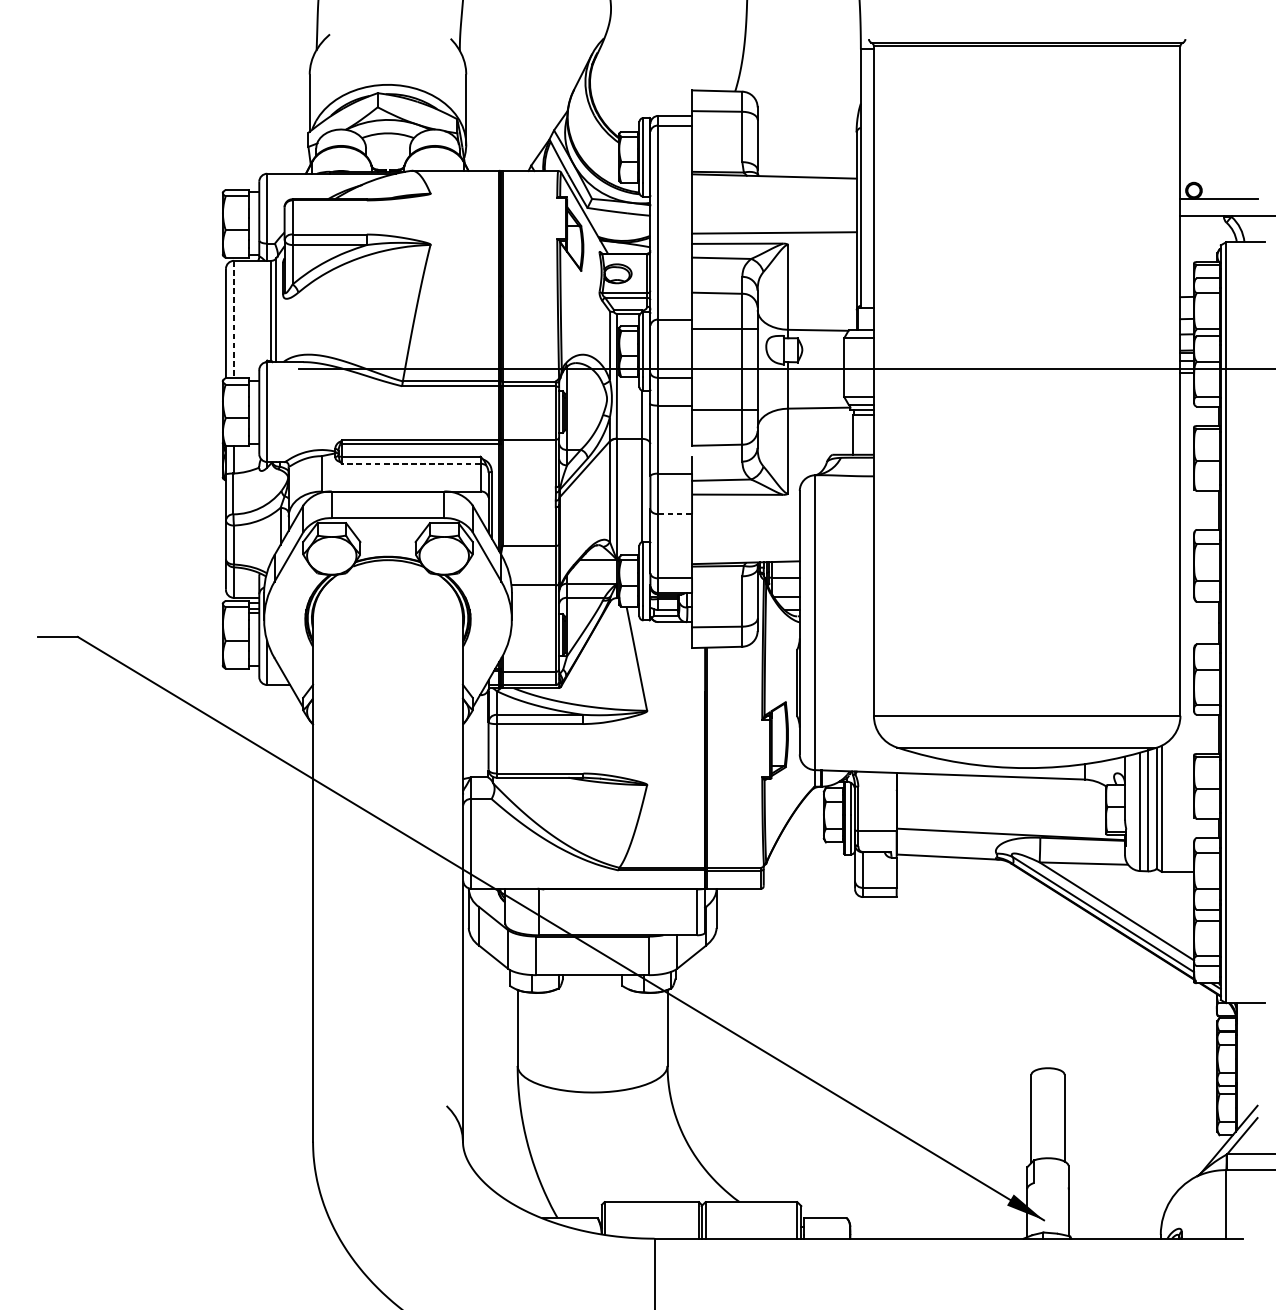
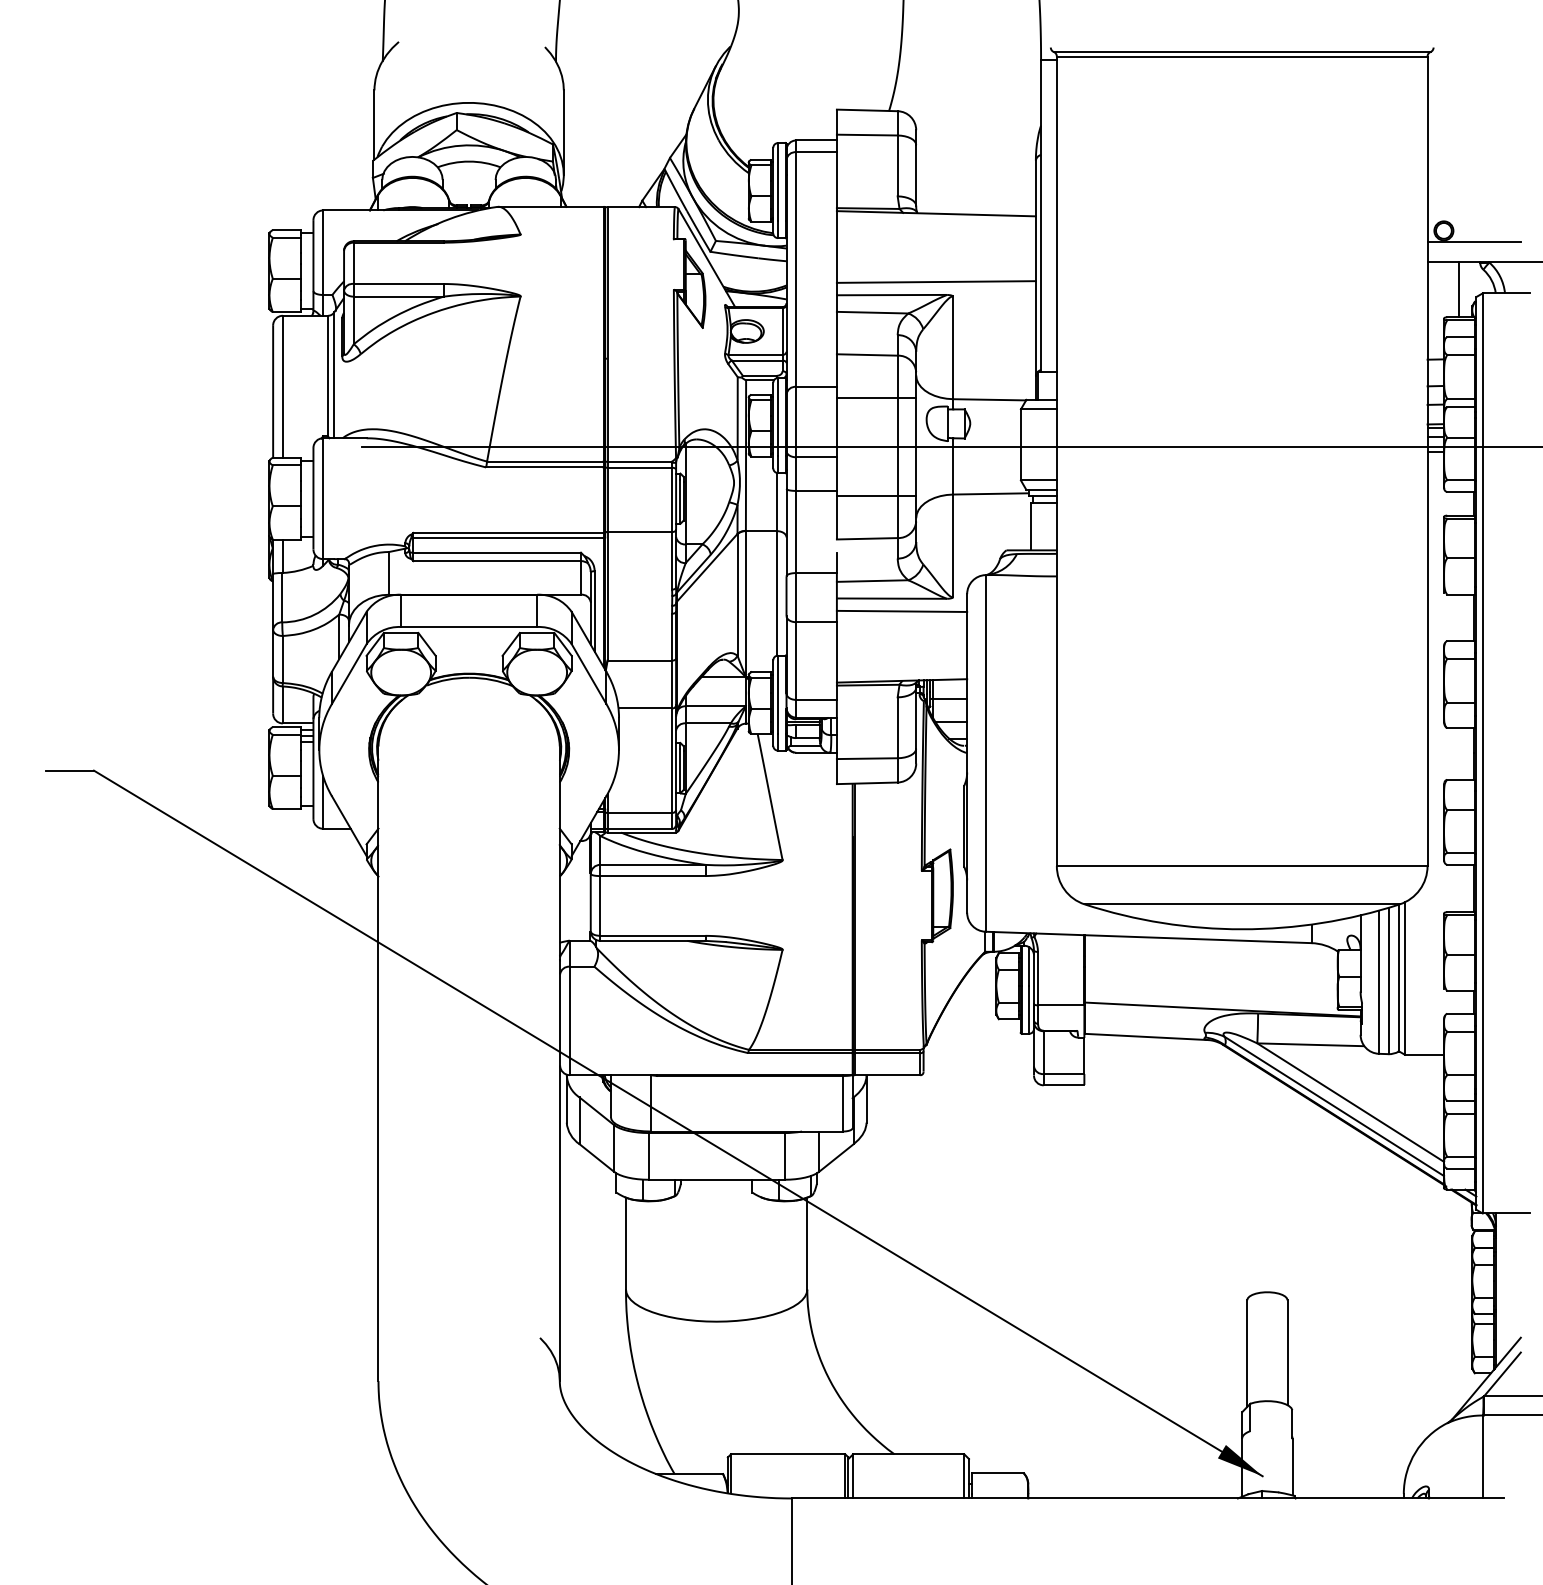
line: (1206, 239) -> (1459, 289), added
line: (233, 319) -> (282, 386), dashed -> solid
line: (411, 464) -> (497, 561), dashed -> solid
line: (745, 504) -> (901, 610), added
line: (676, 514) -> (817, 622), dashed -> solid

